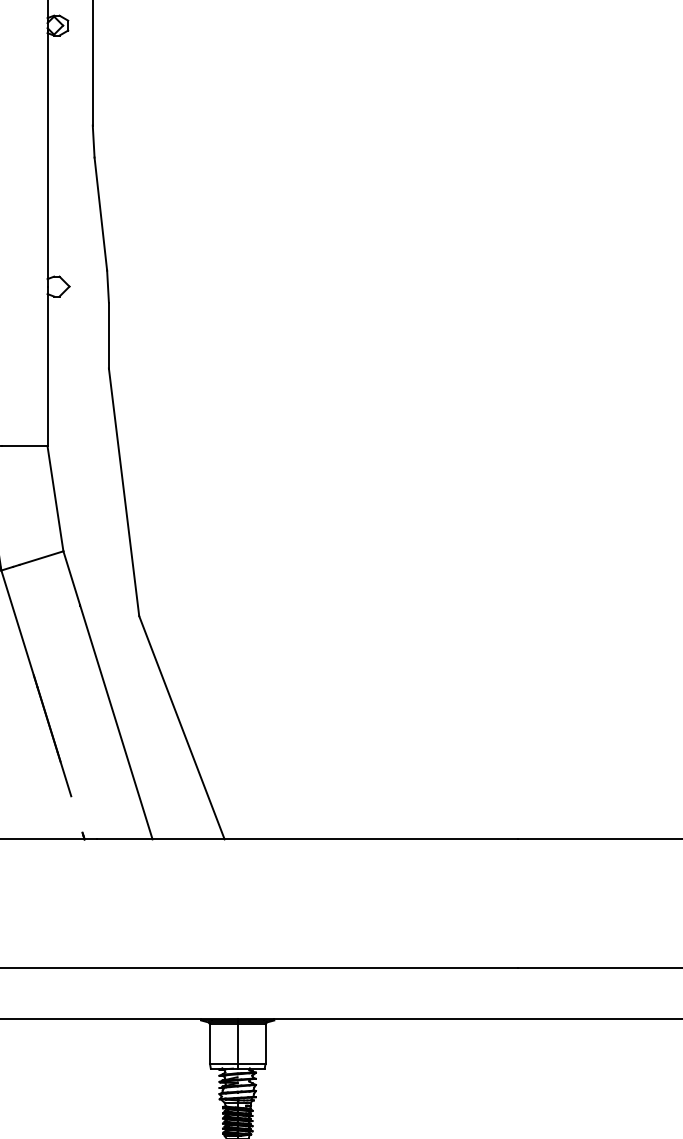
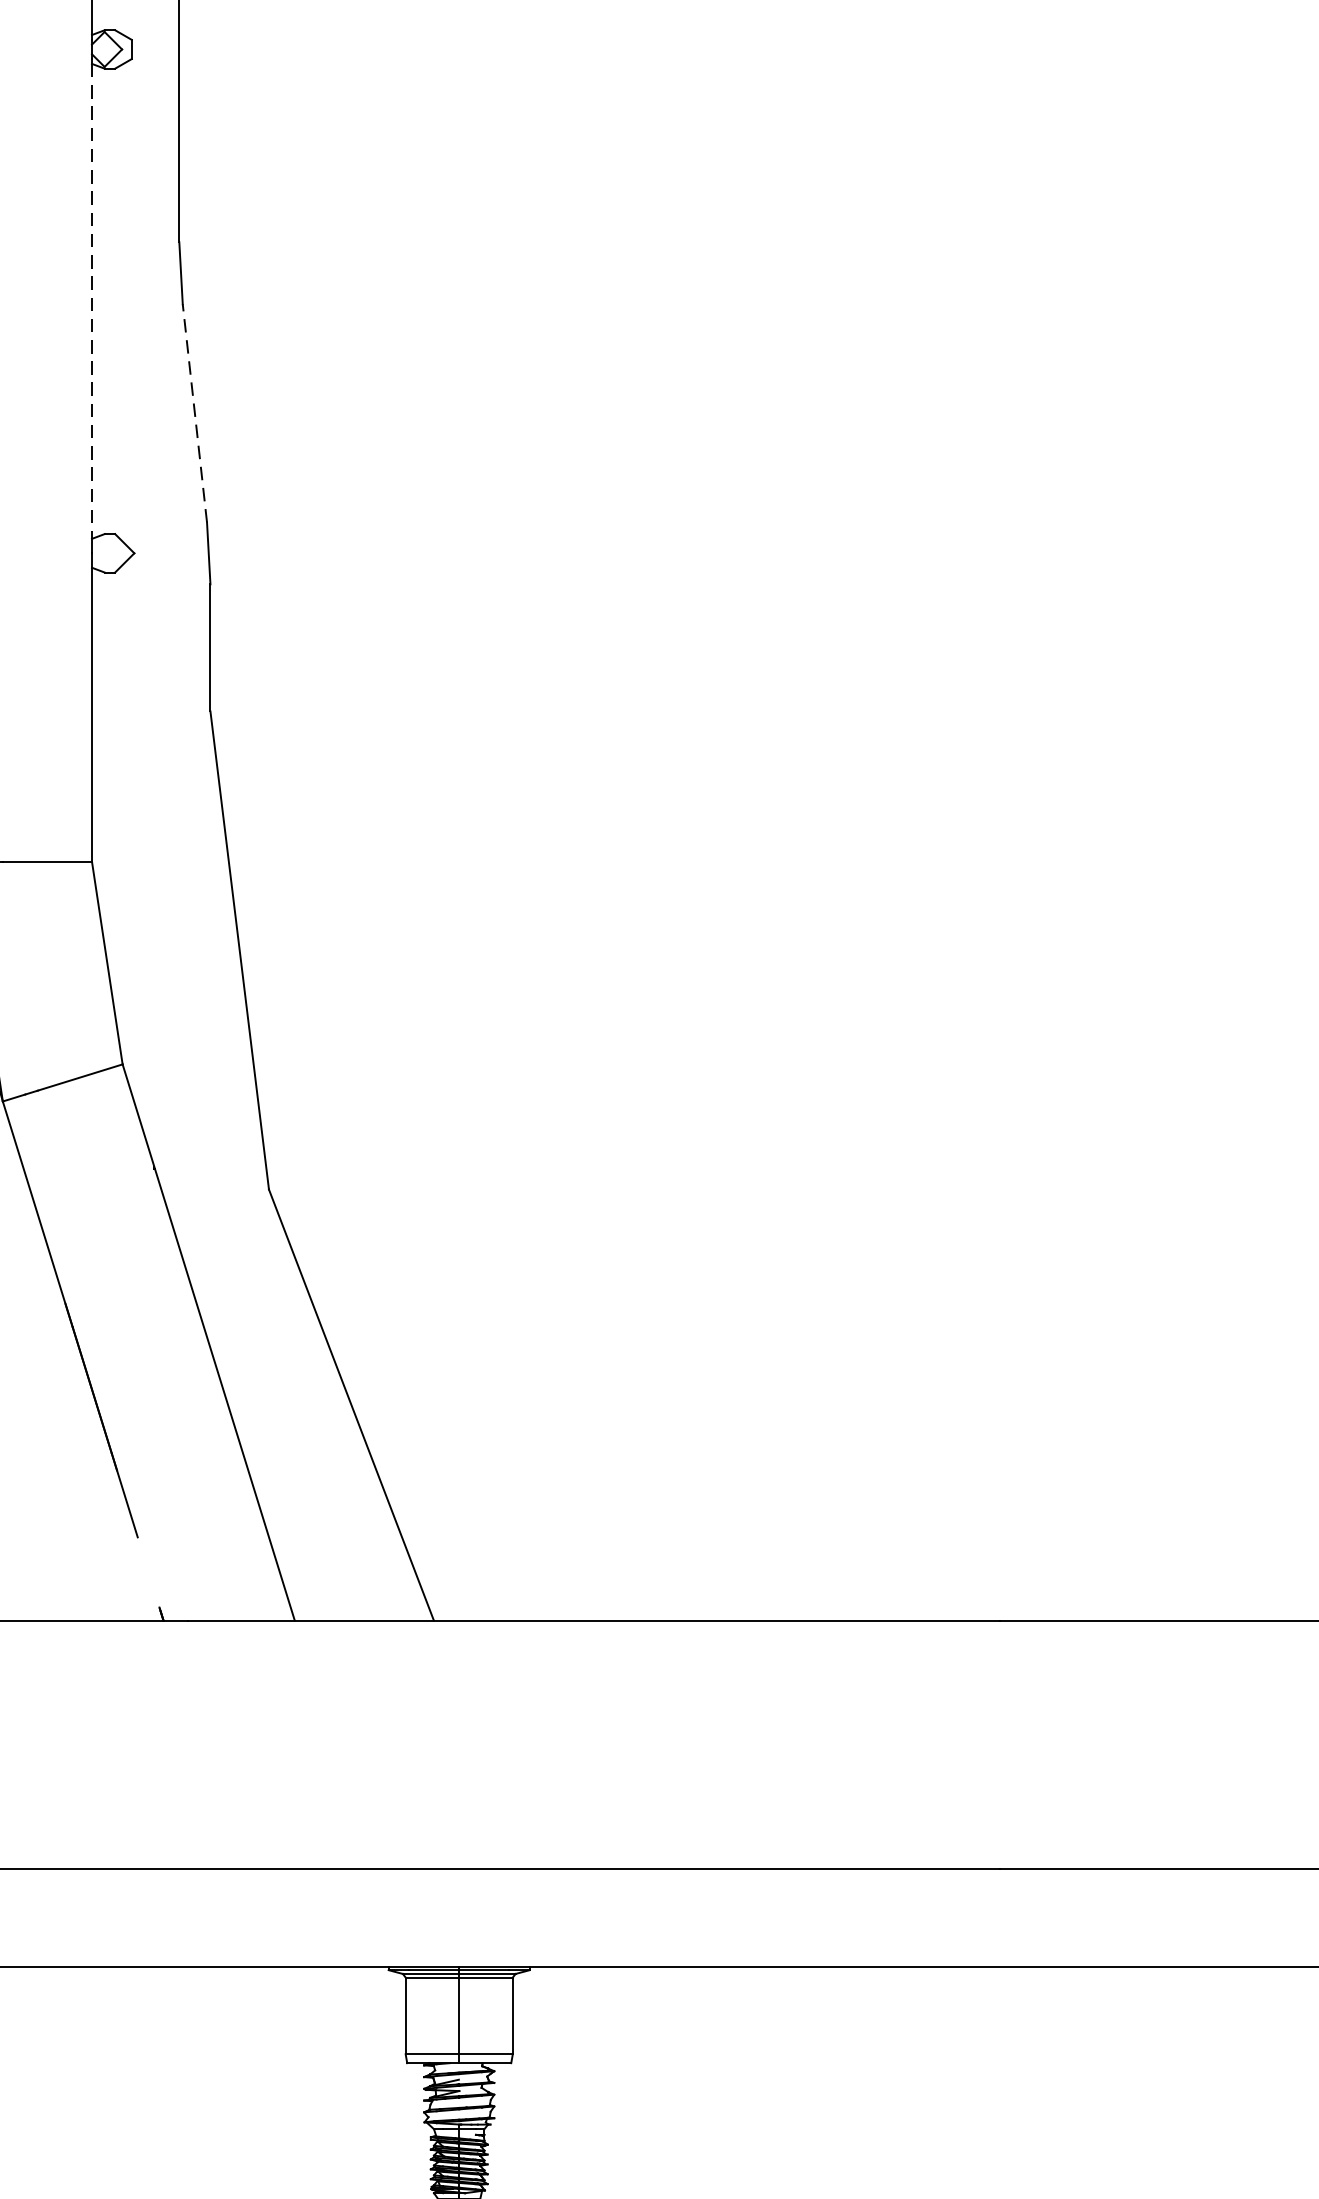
line: (47, 156) -> (91, 302), solid -> dashed
line: (100, 214) -> (194, 414), solid -> dashed

